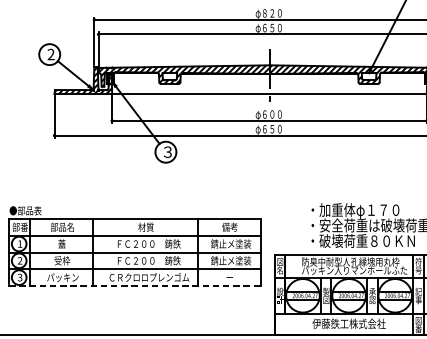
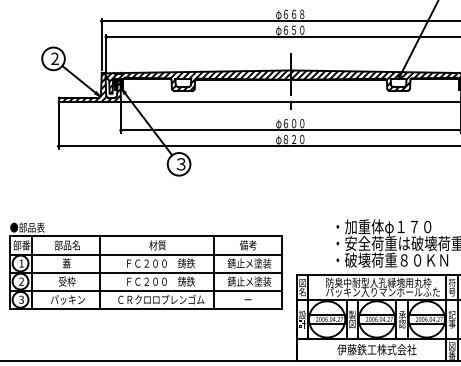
text: (271, 12) -> (293, 13), φ８２０ -> φ６６８
text: (268, 129) -> (289, 139), φ６５０ -> φ８２０
line: (134, 286) -> (145, 309), dashed -> solid

